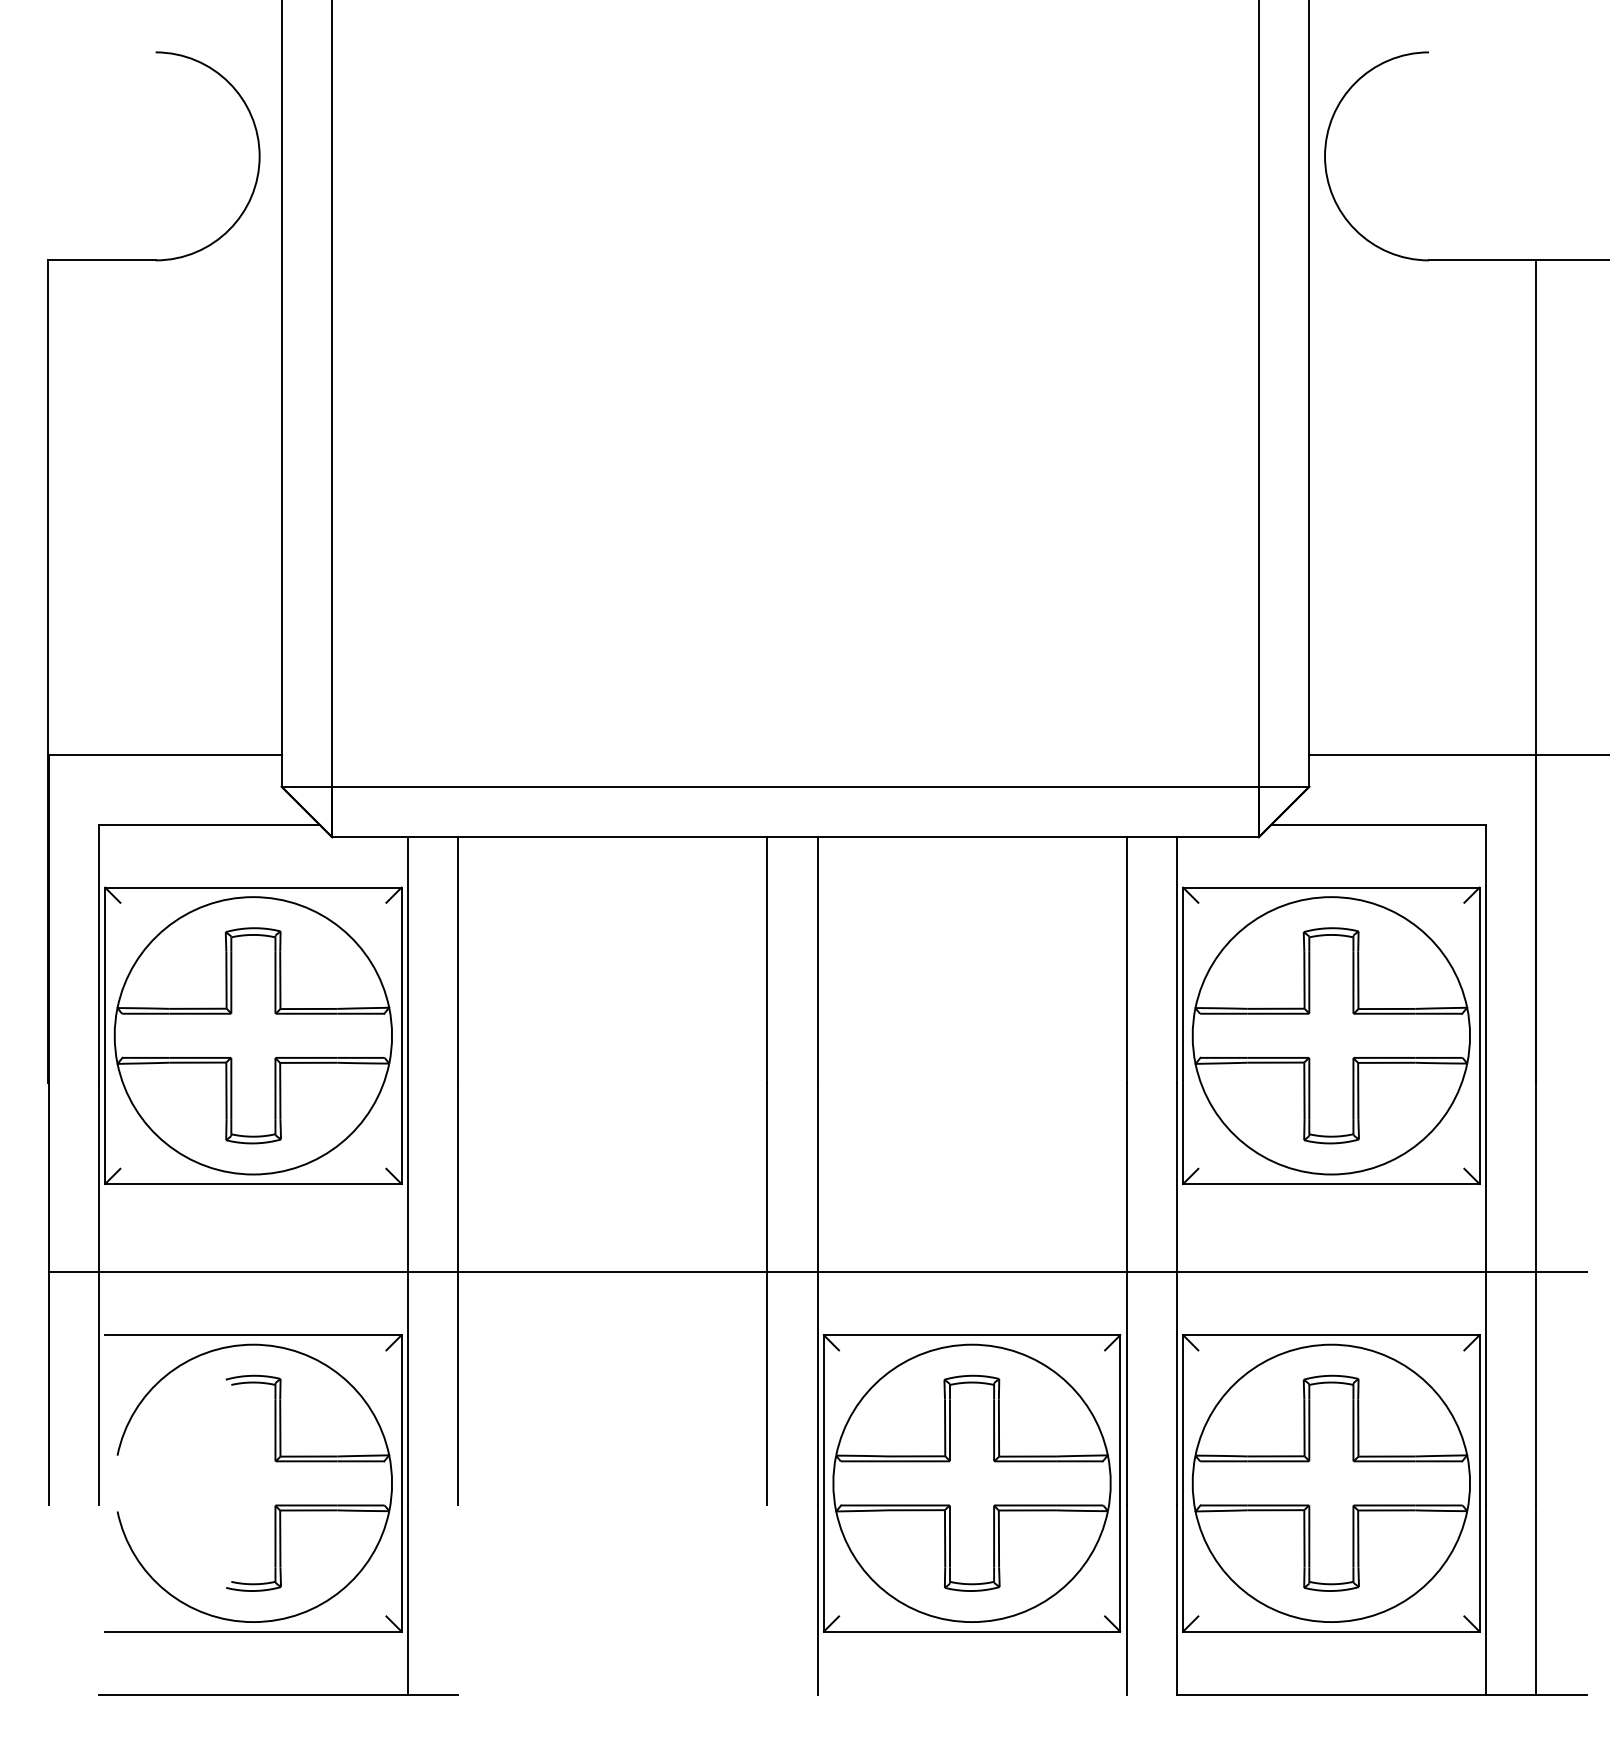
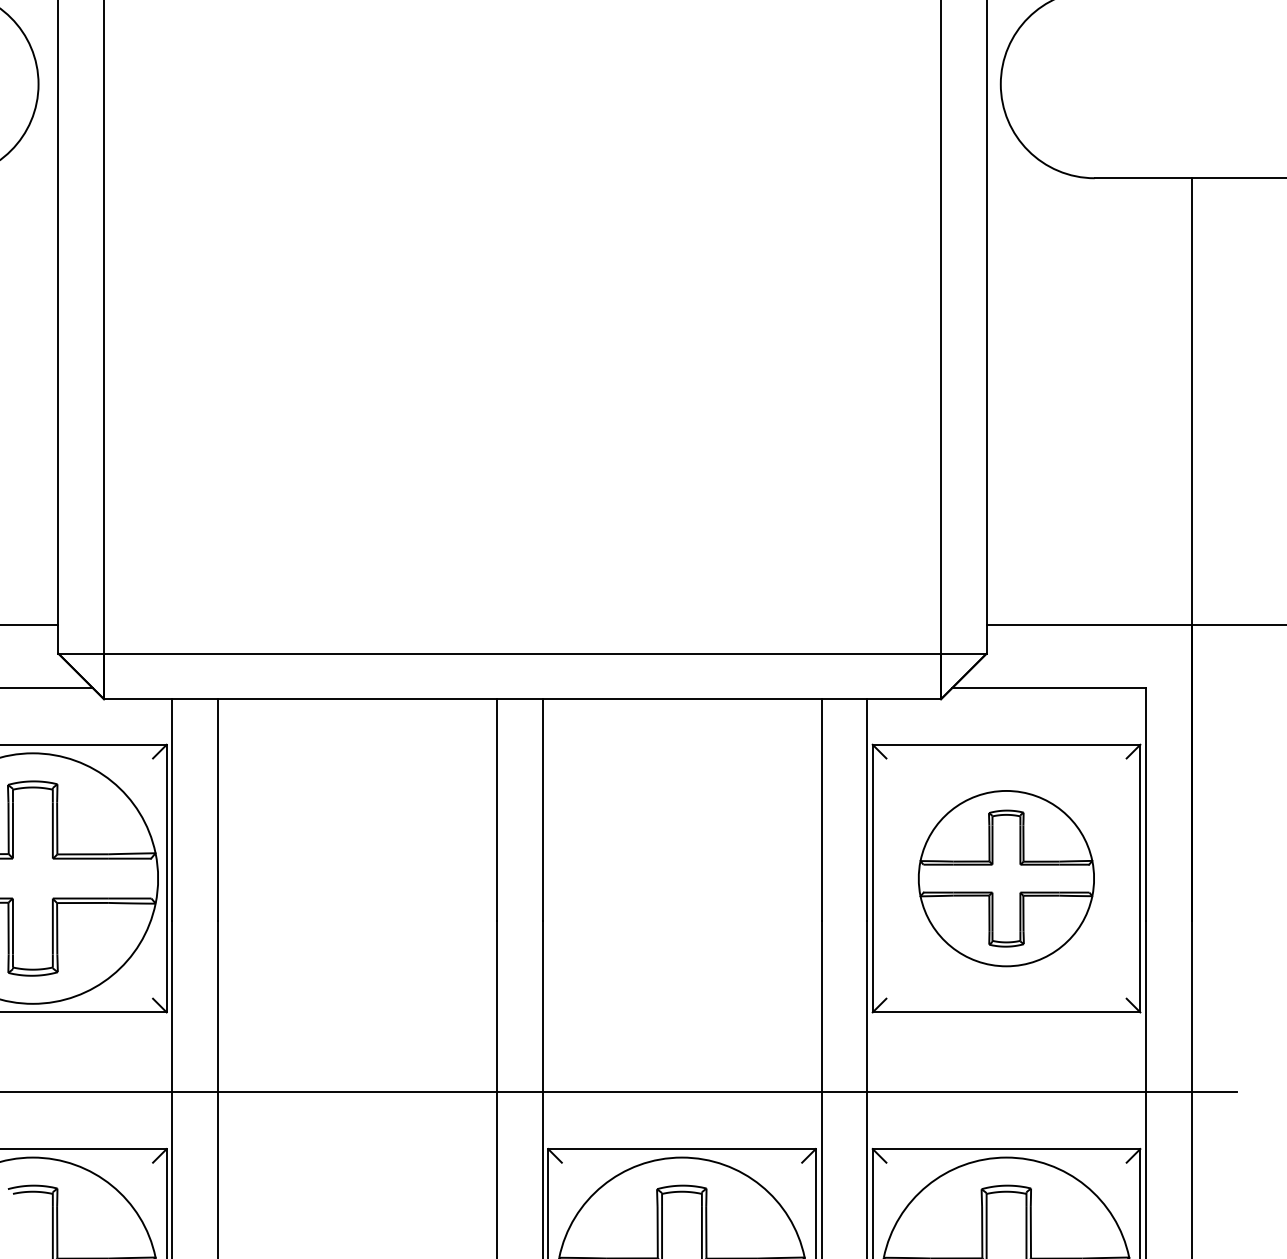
part: (1330, 1035) -> (1005, 878), size x0.7

